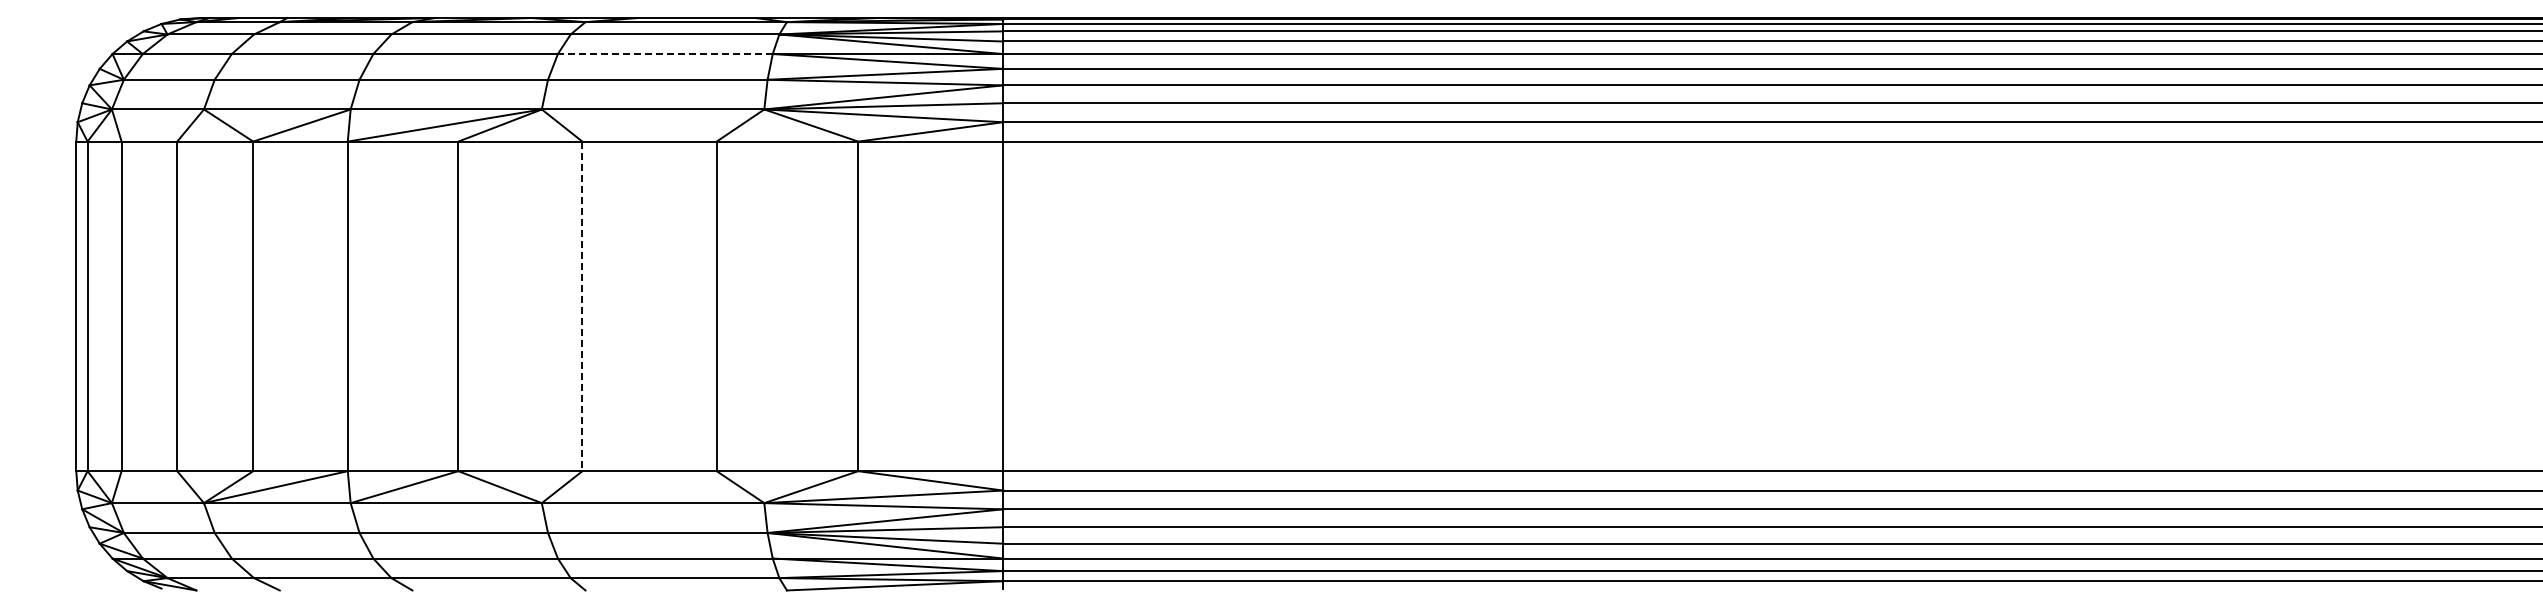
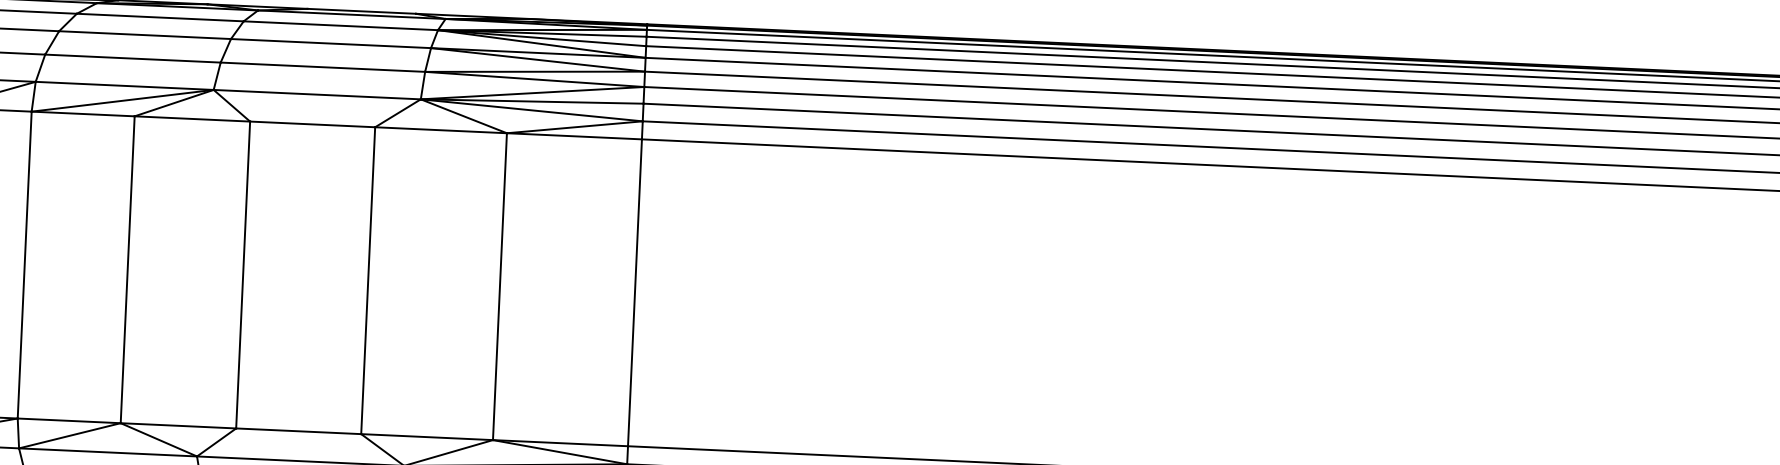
line: (664, 54) -> (330, 43), dashed -> solid
line: (582, 306) -> (243, 275), dashed -> solid

